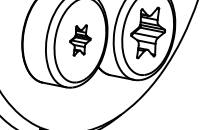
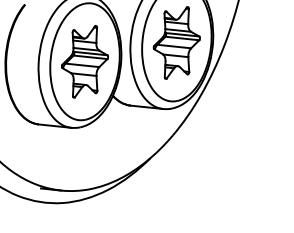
part: (80, 40) -> (84, 61), size x1.67

